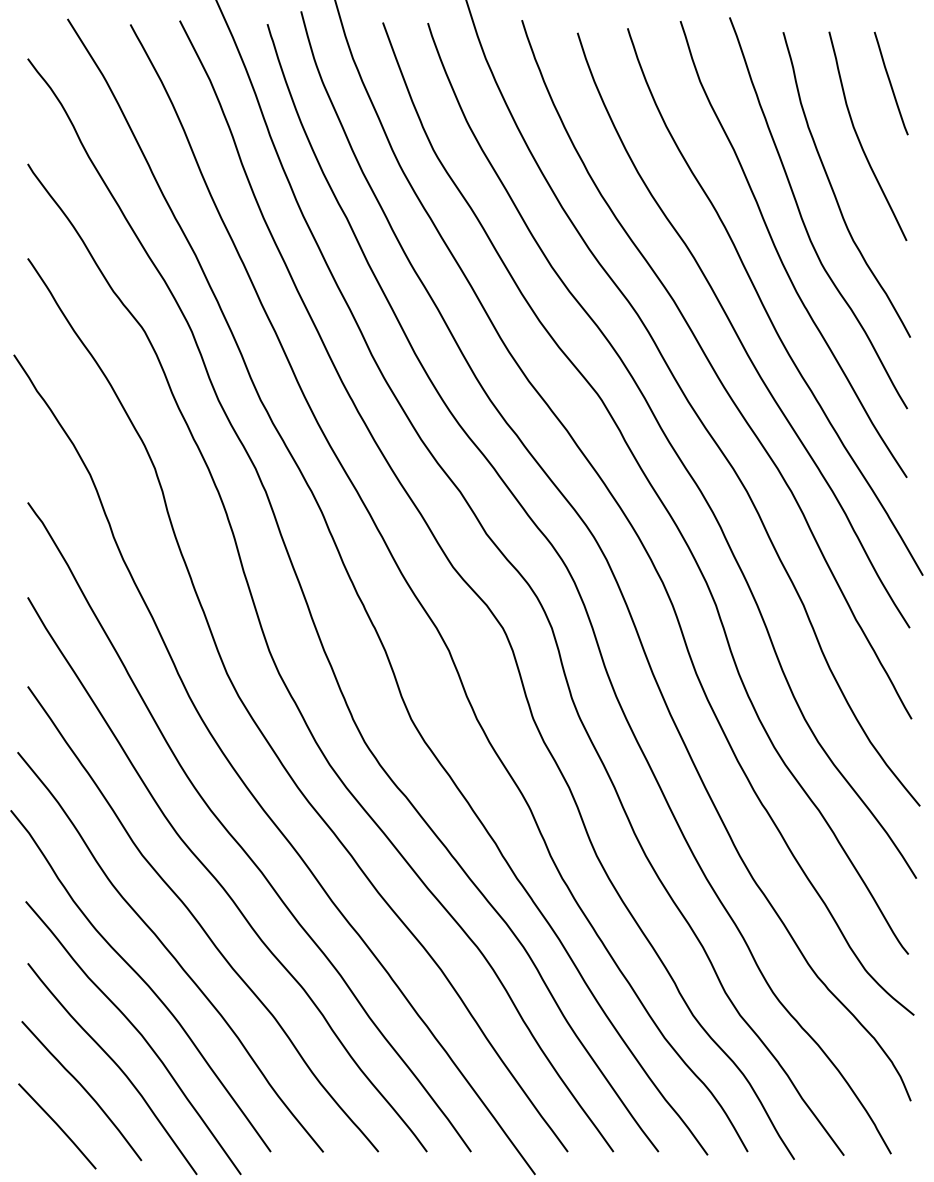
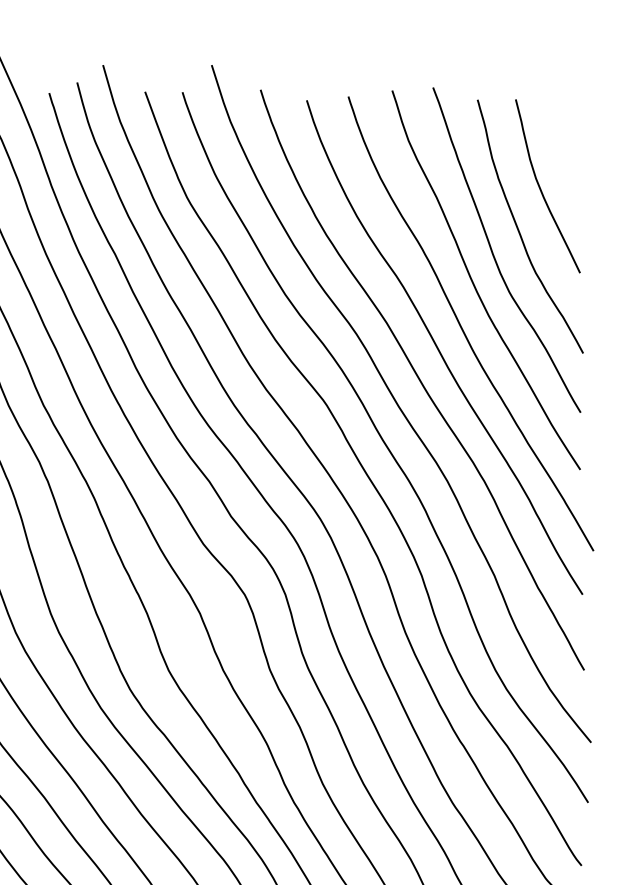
line: (890, 83) -> (566, 142), removed

